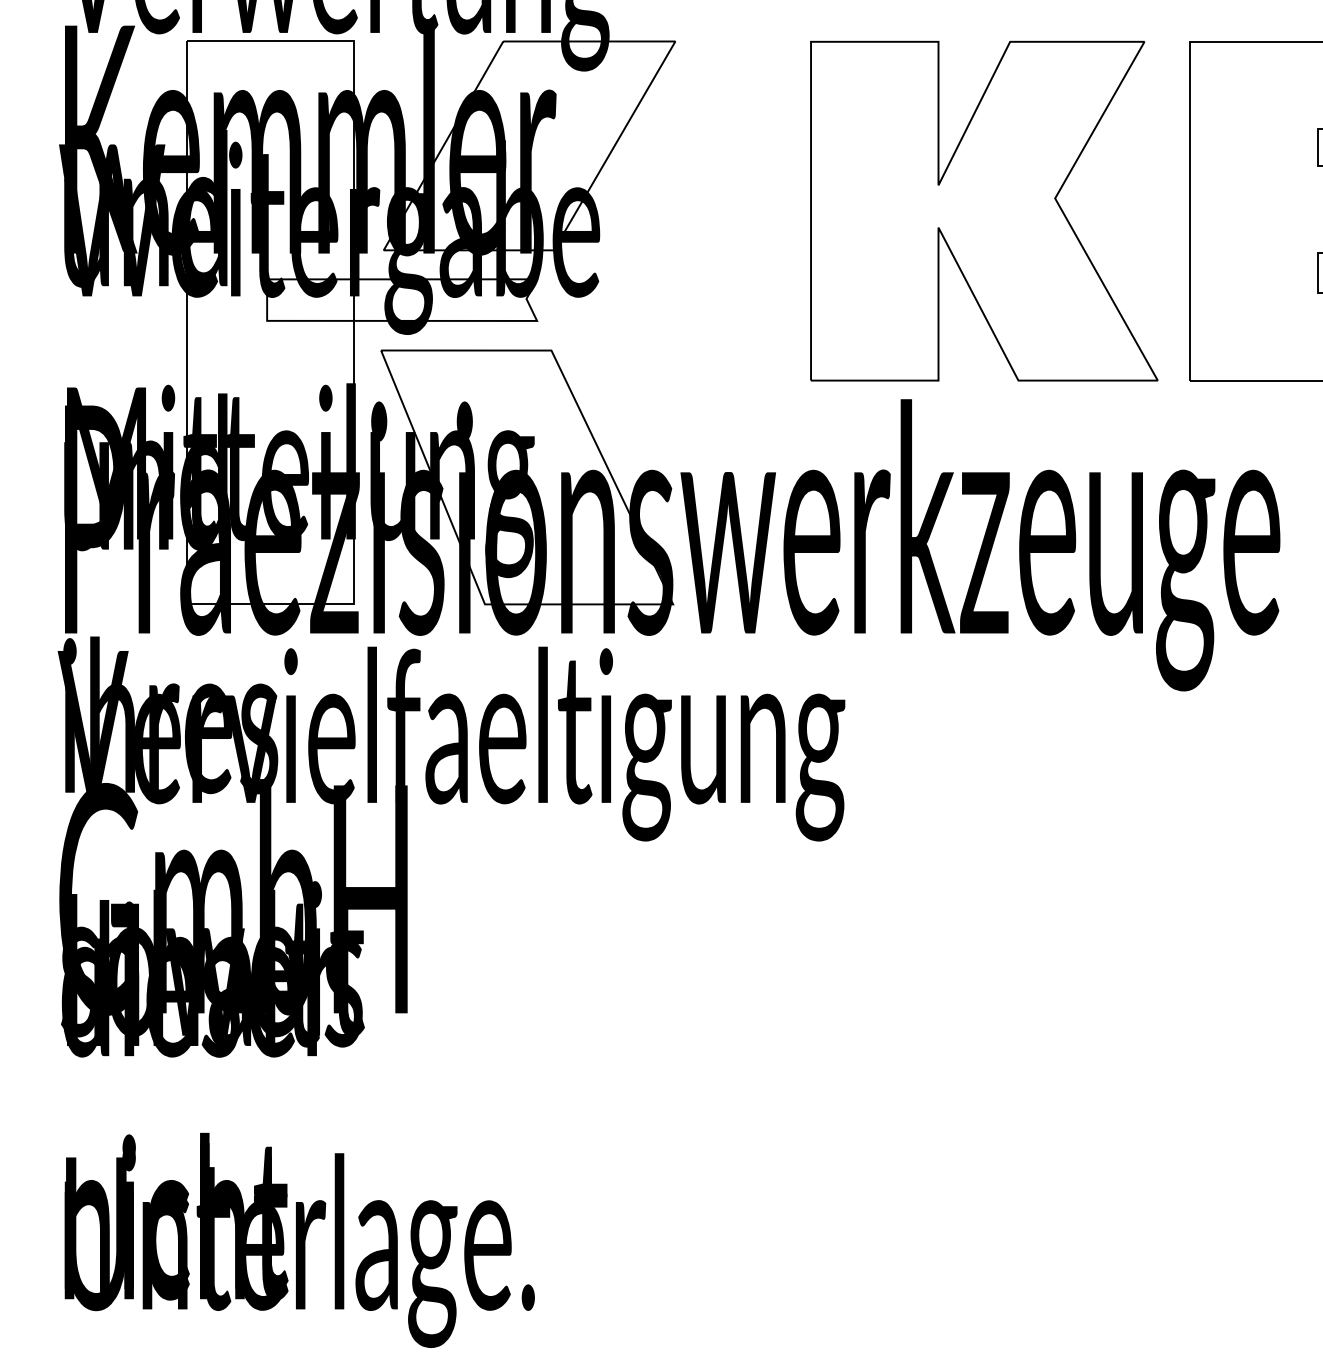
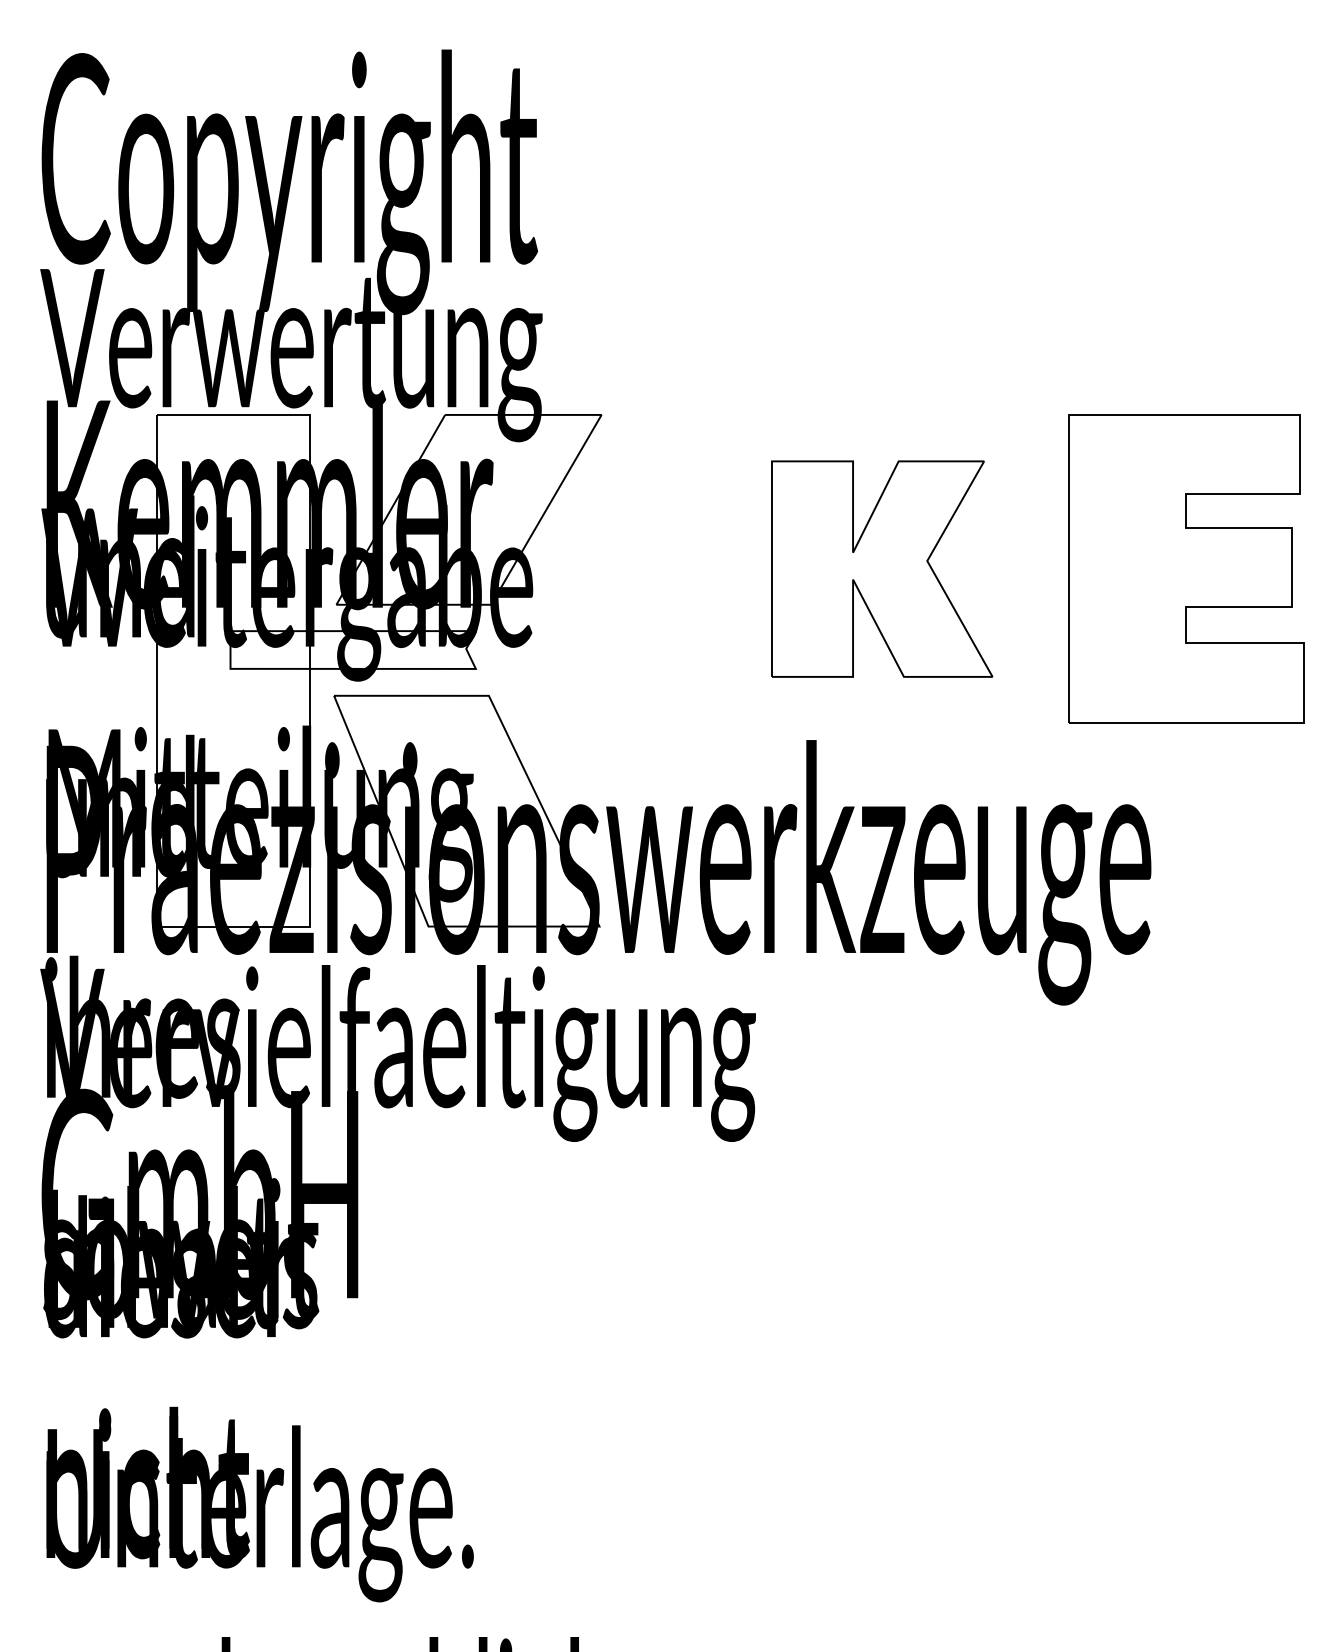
part: (983, 210) -> (881, 568), size x0.7

